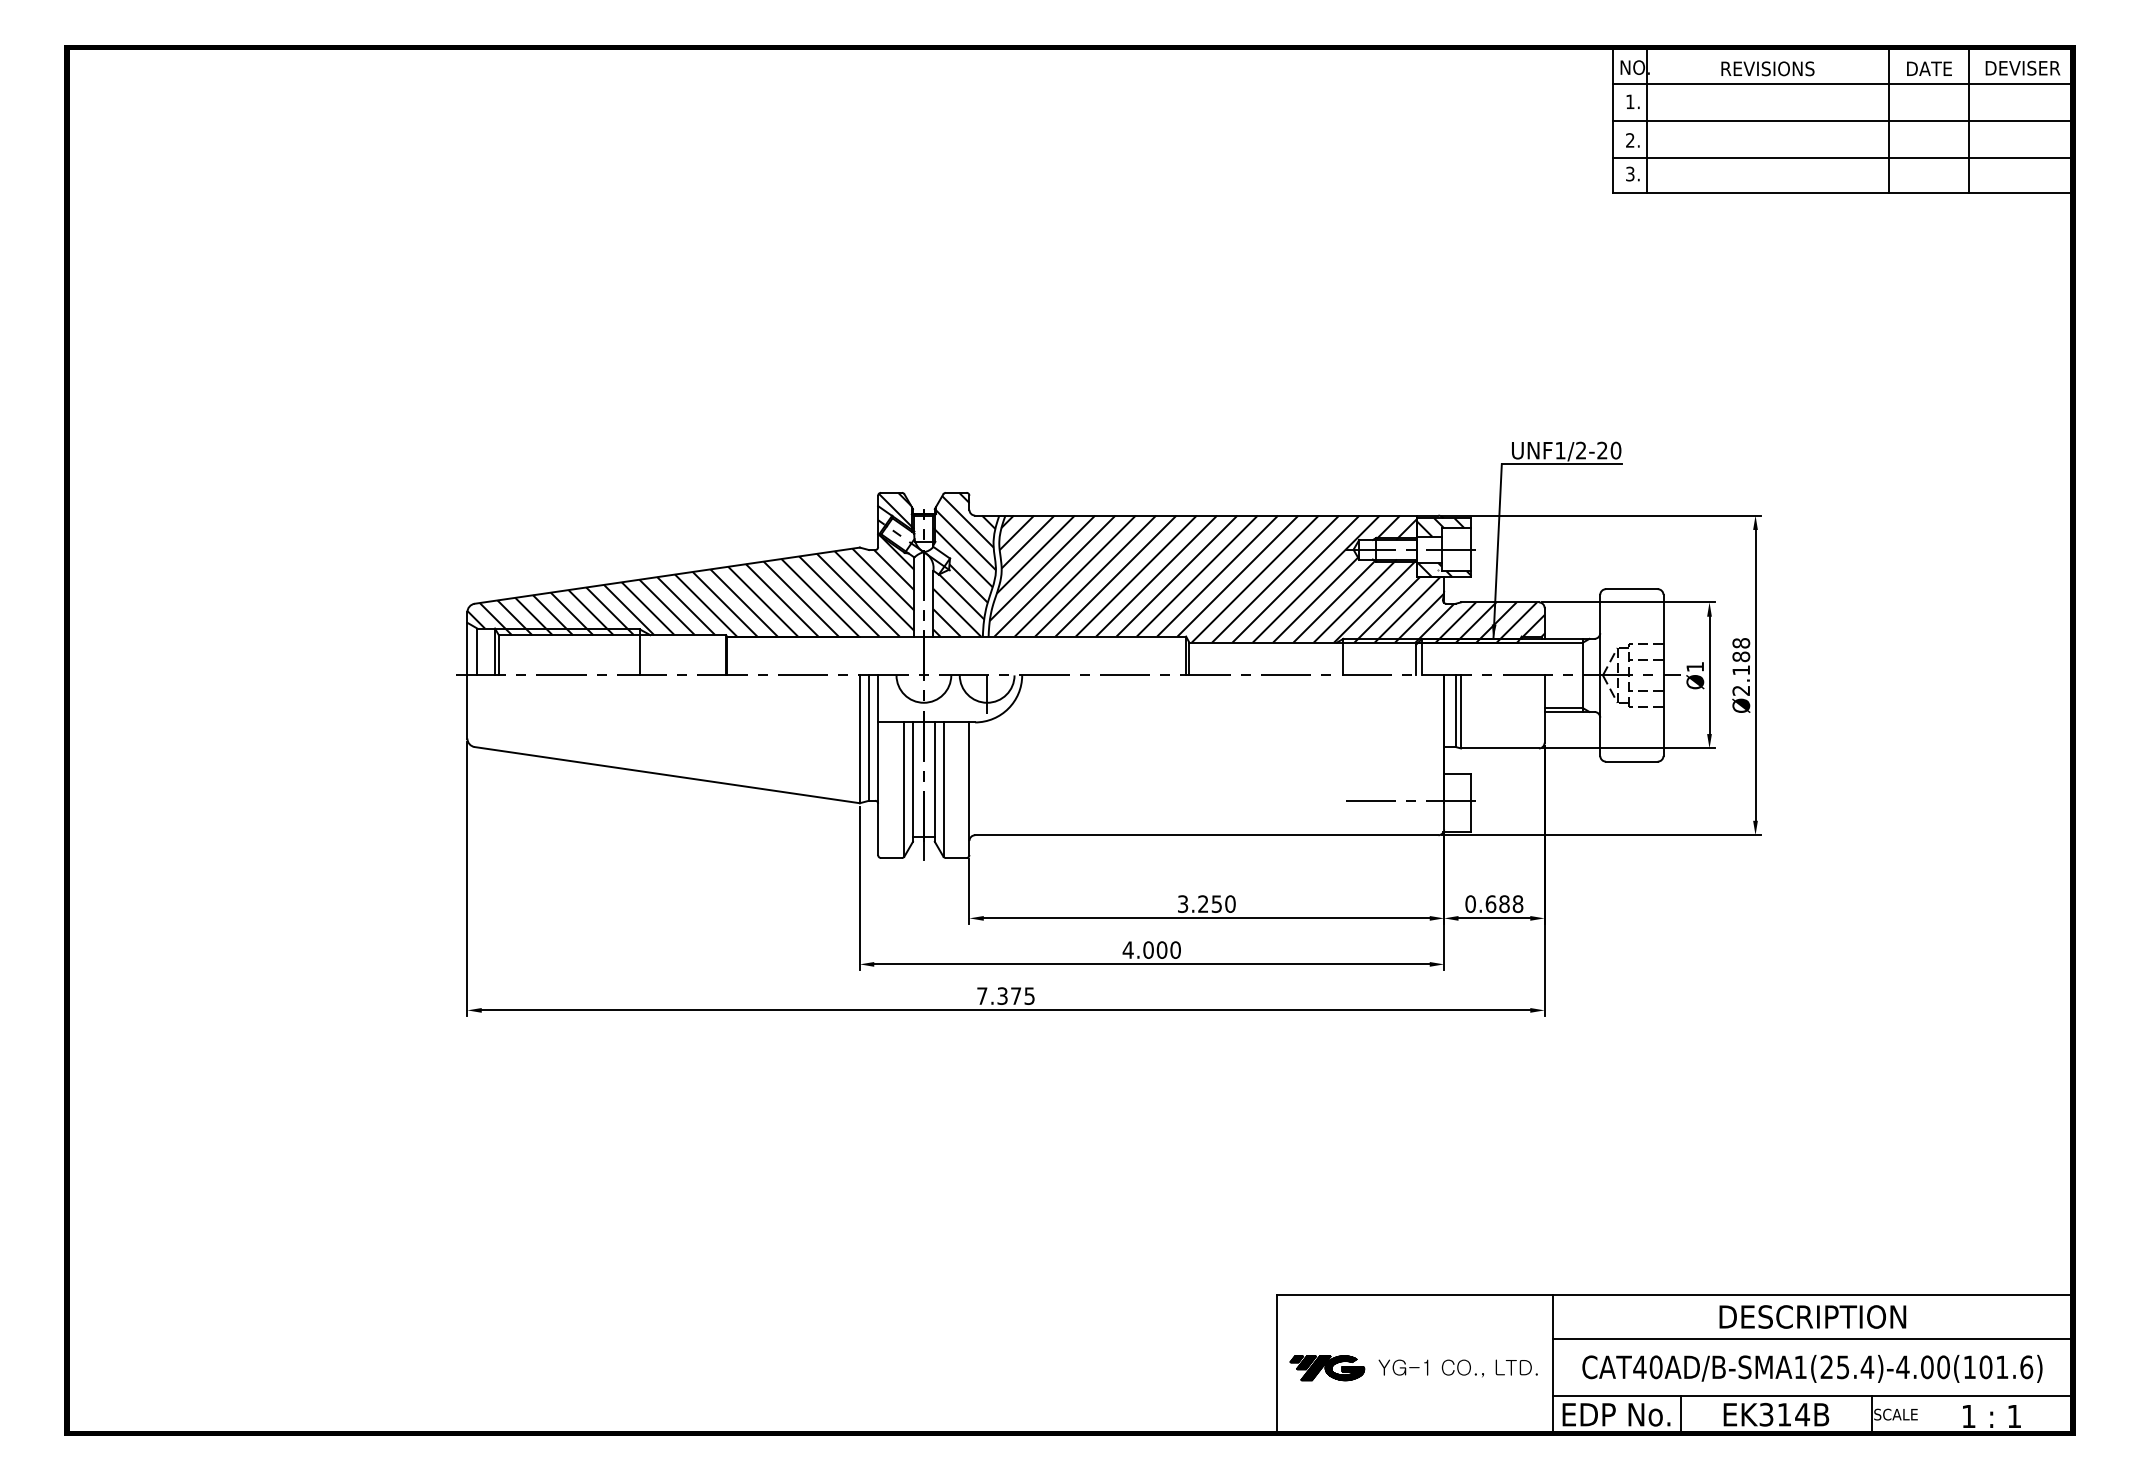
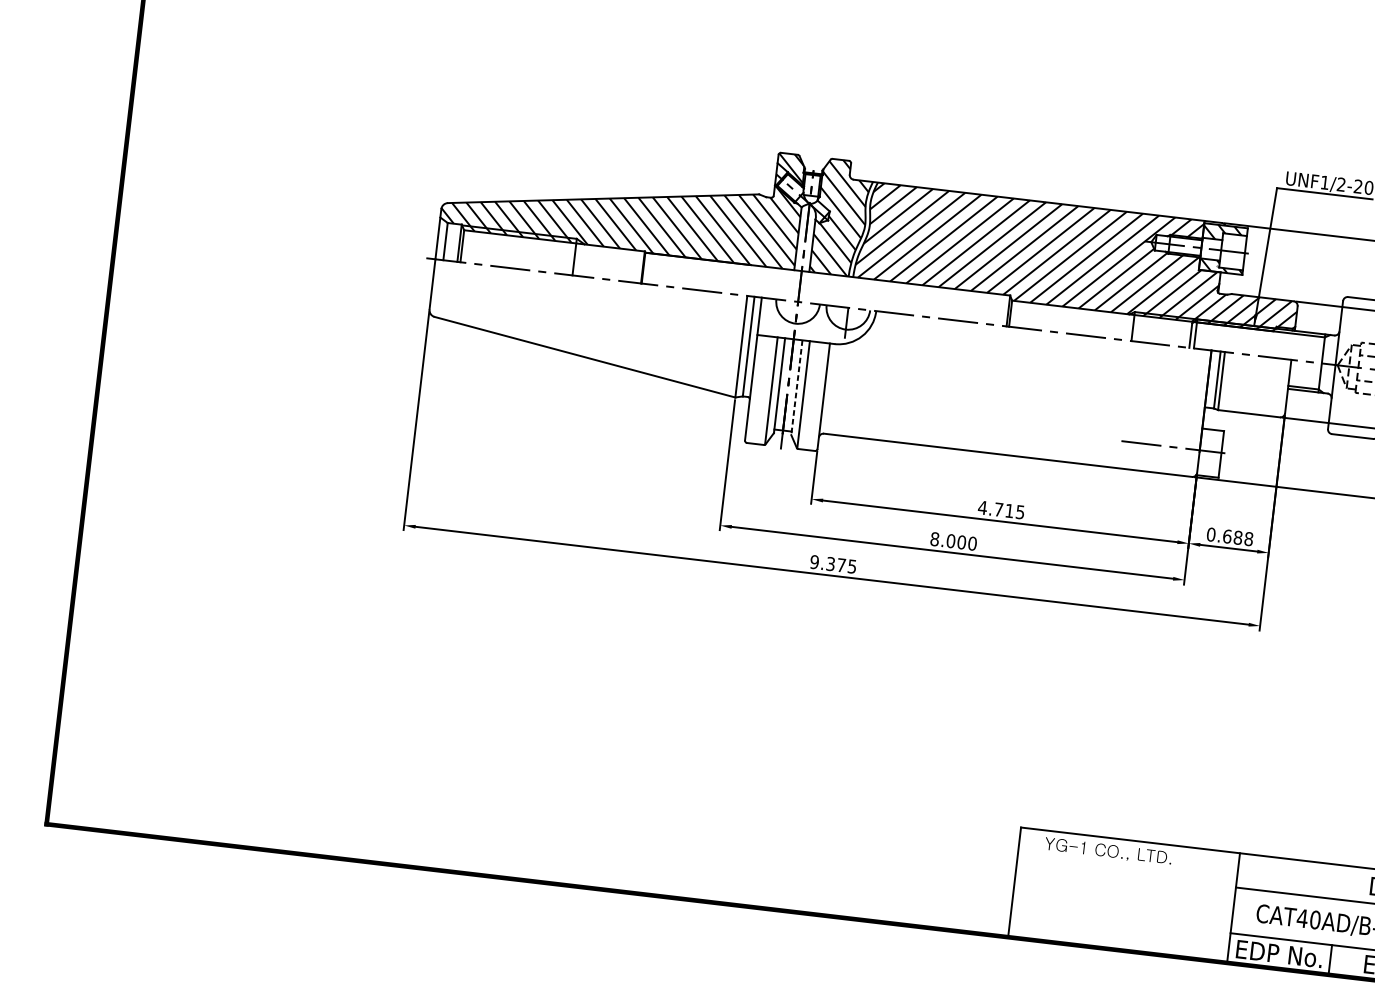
line: (934, 782) -> (796, 388), solid -> dashed
text: (1206, 903) -> (1001, 509), 3.250 -> 4.715
text: (1127, 949) -> (934, 538), 4.000 -> 8.000
text: (982, 995) -> (814, 561), 7.375 -> 9.375
part: (1327, 1368) -> (1054, 890), removed
text: (1457, 1368) -> (1107, 851), moved

